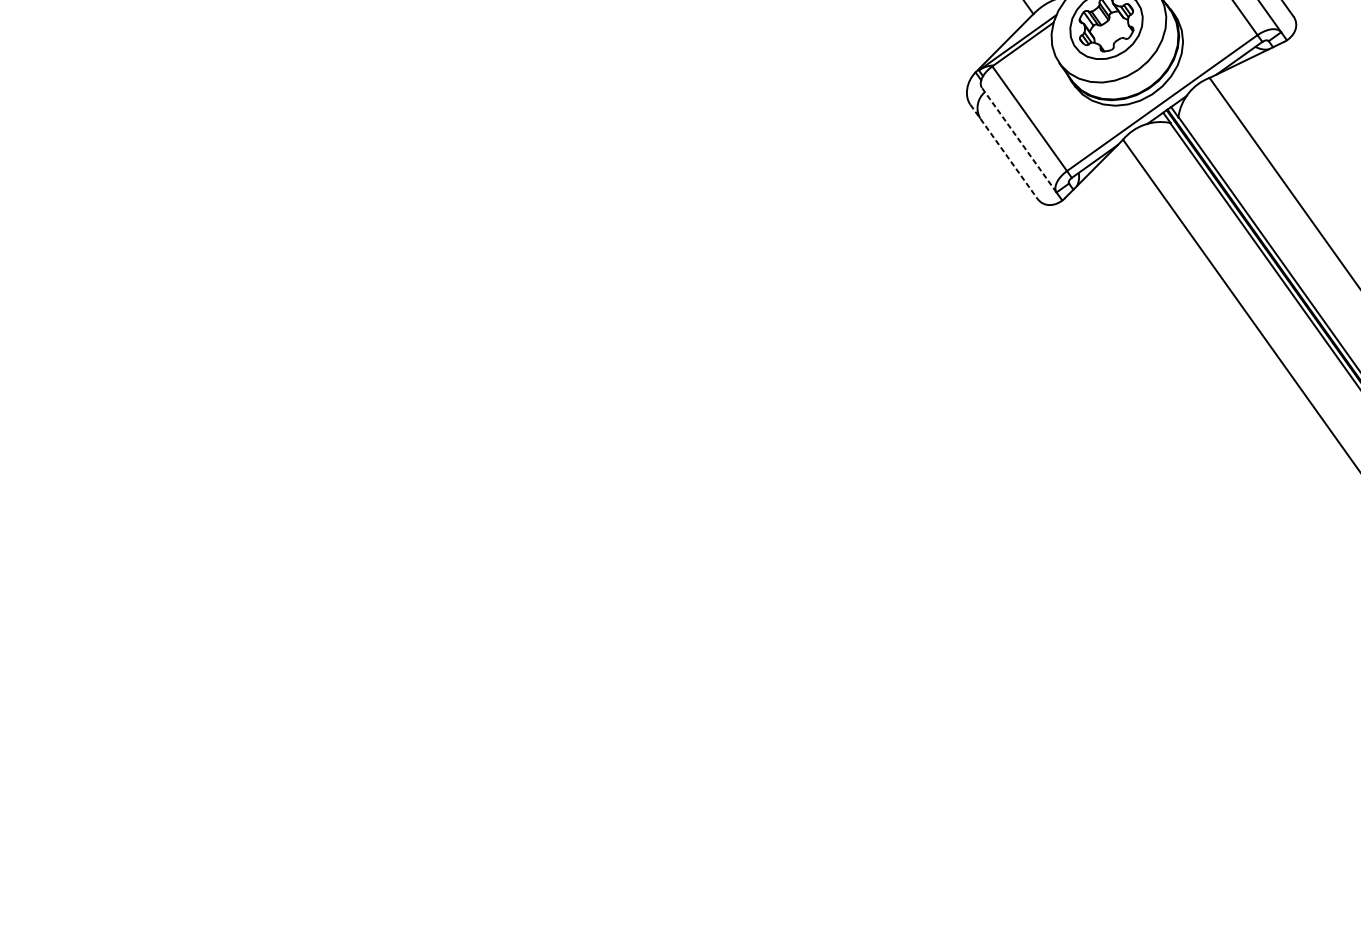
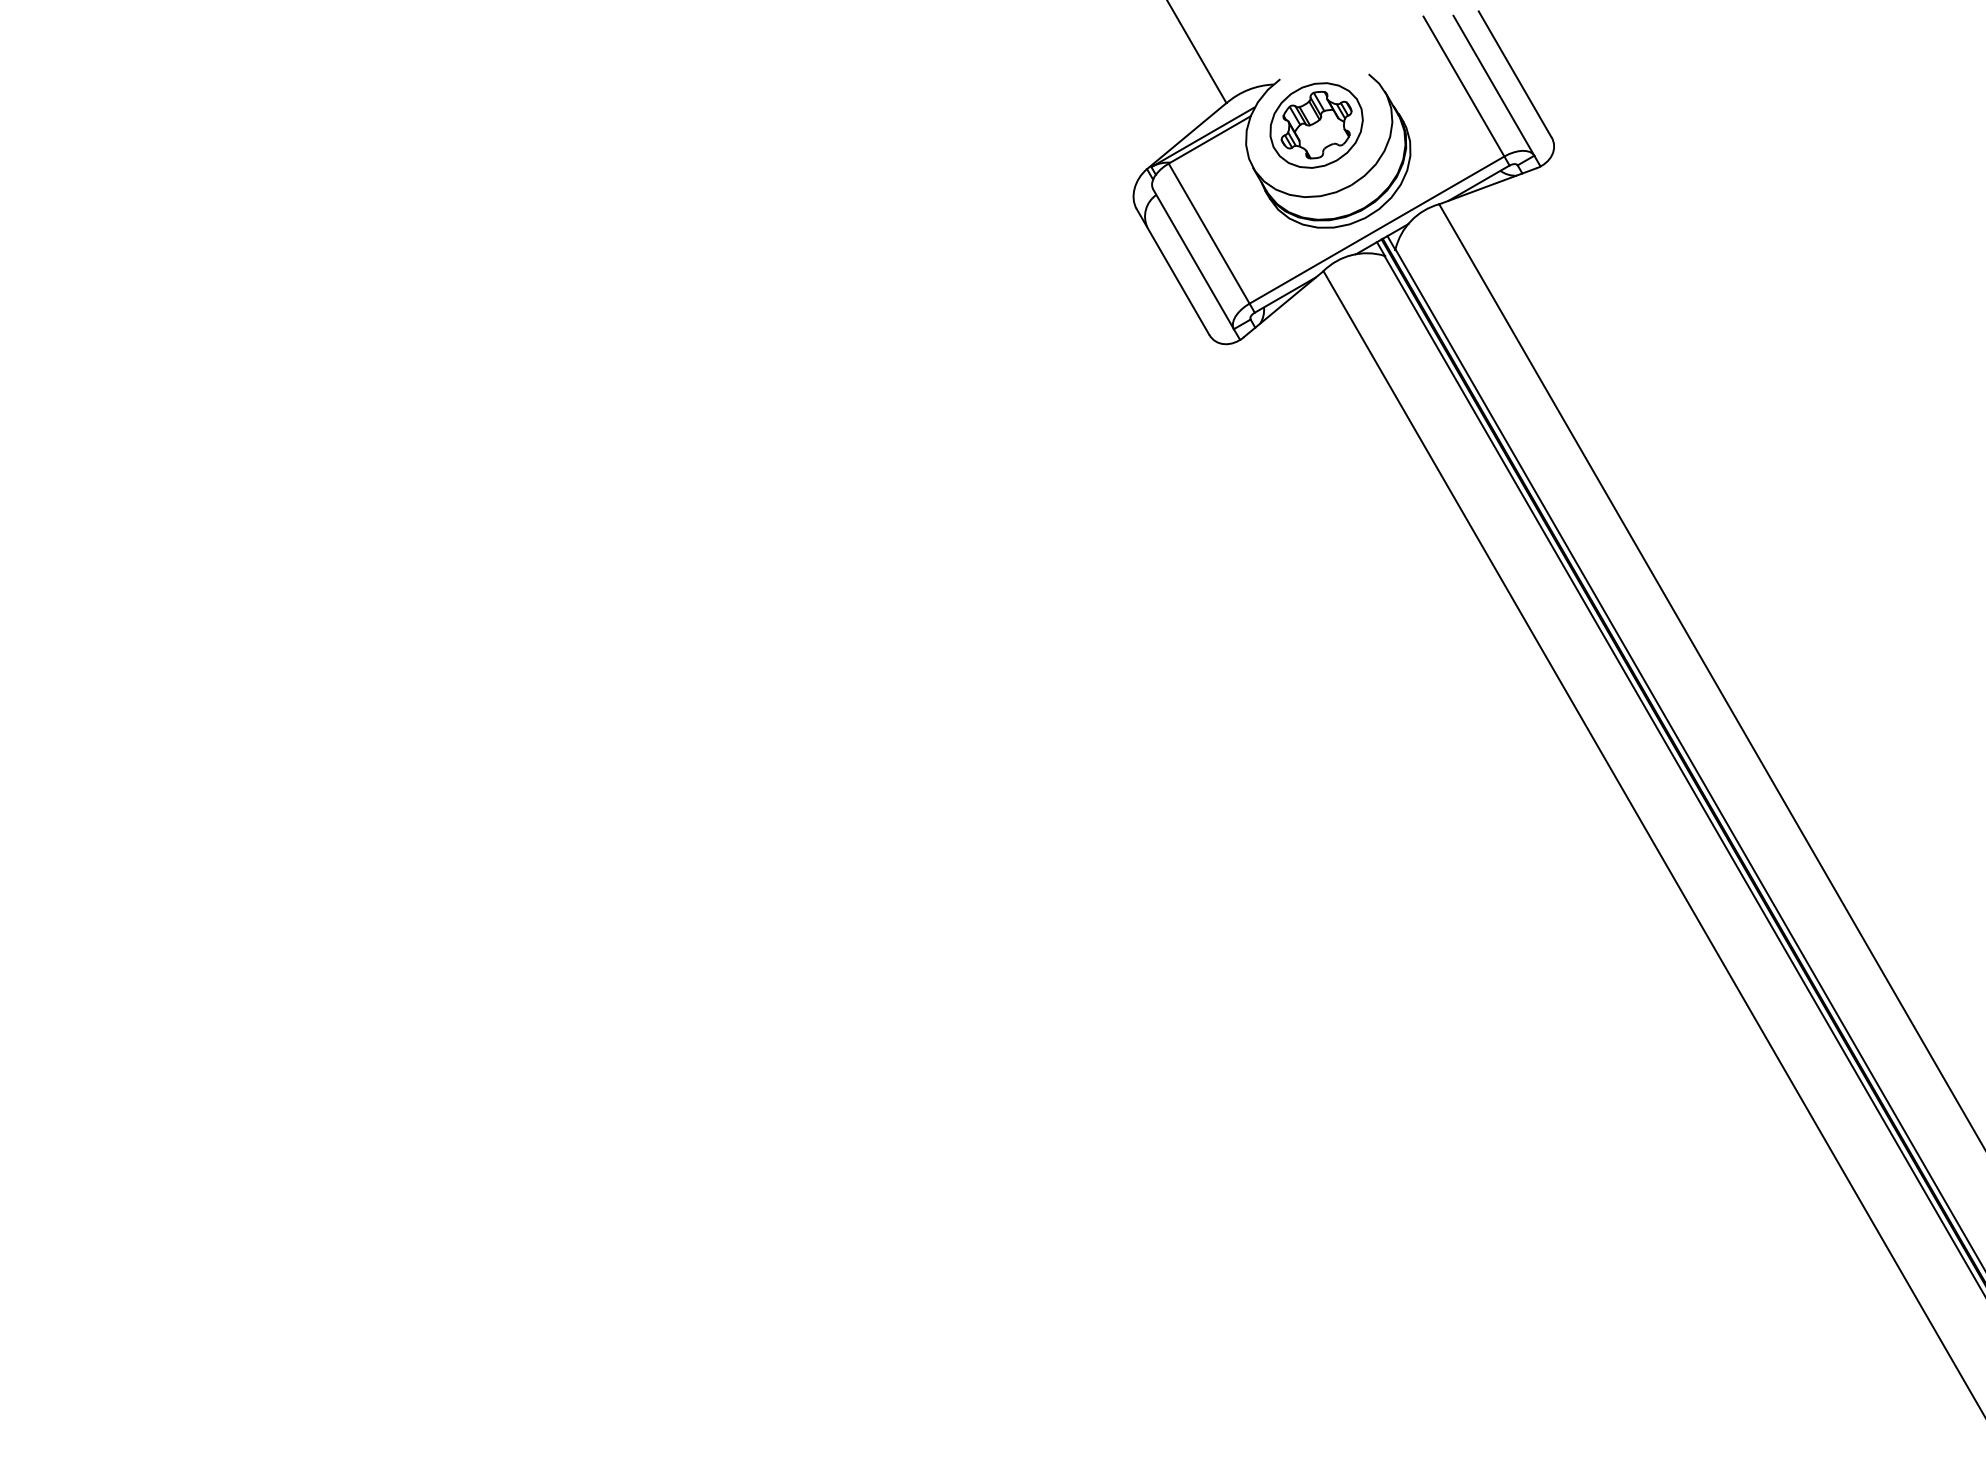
line: (1019, 140) -> (1193, 259), dashed -> solid
line: (1003, 151) -> (1172, 271), dashed -> solid

